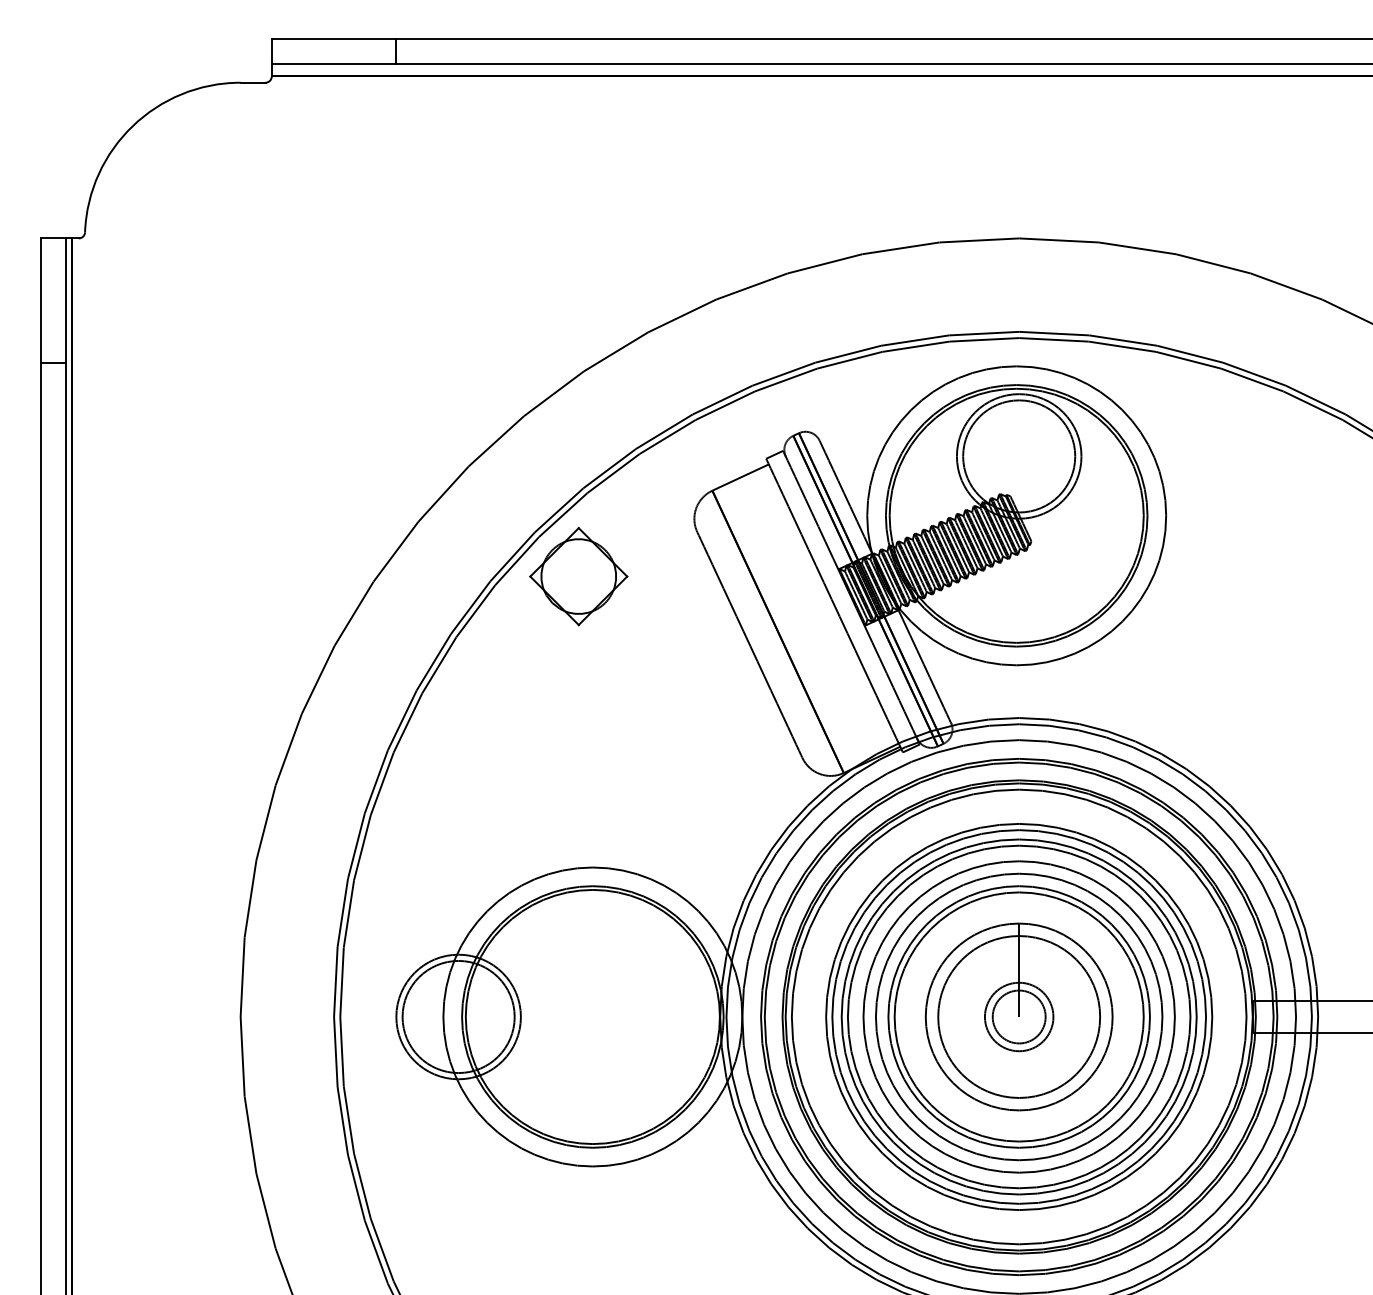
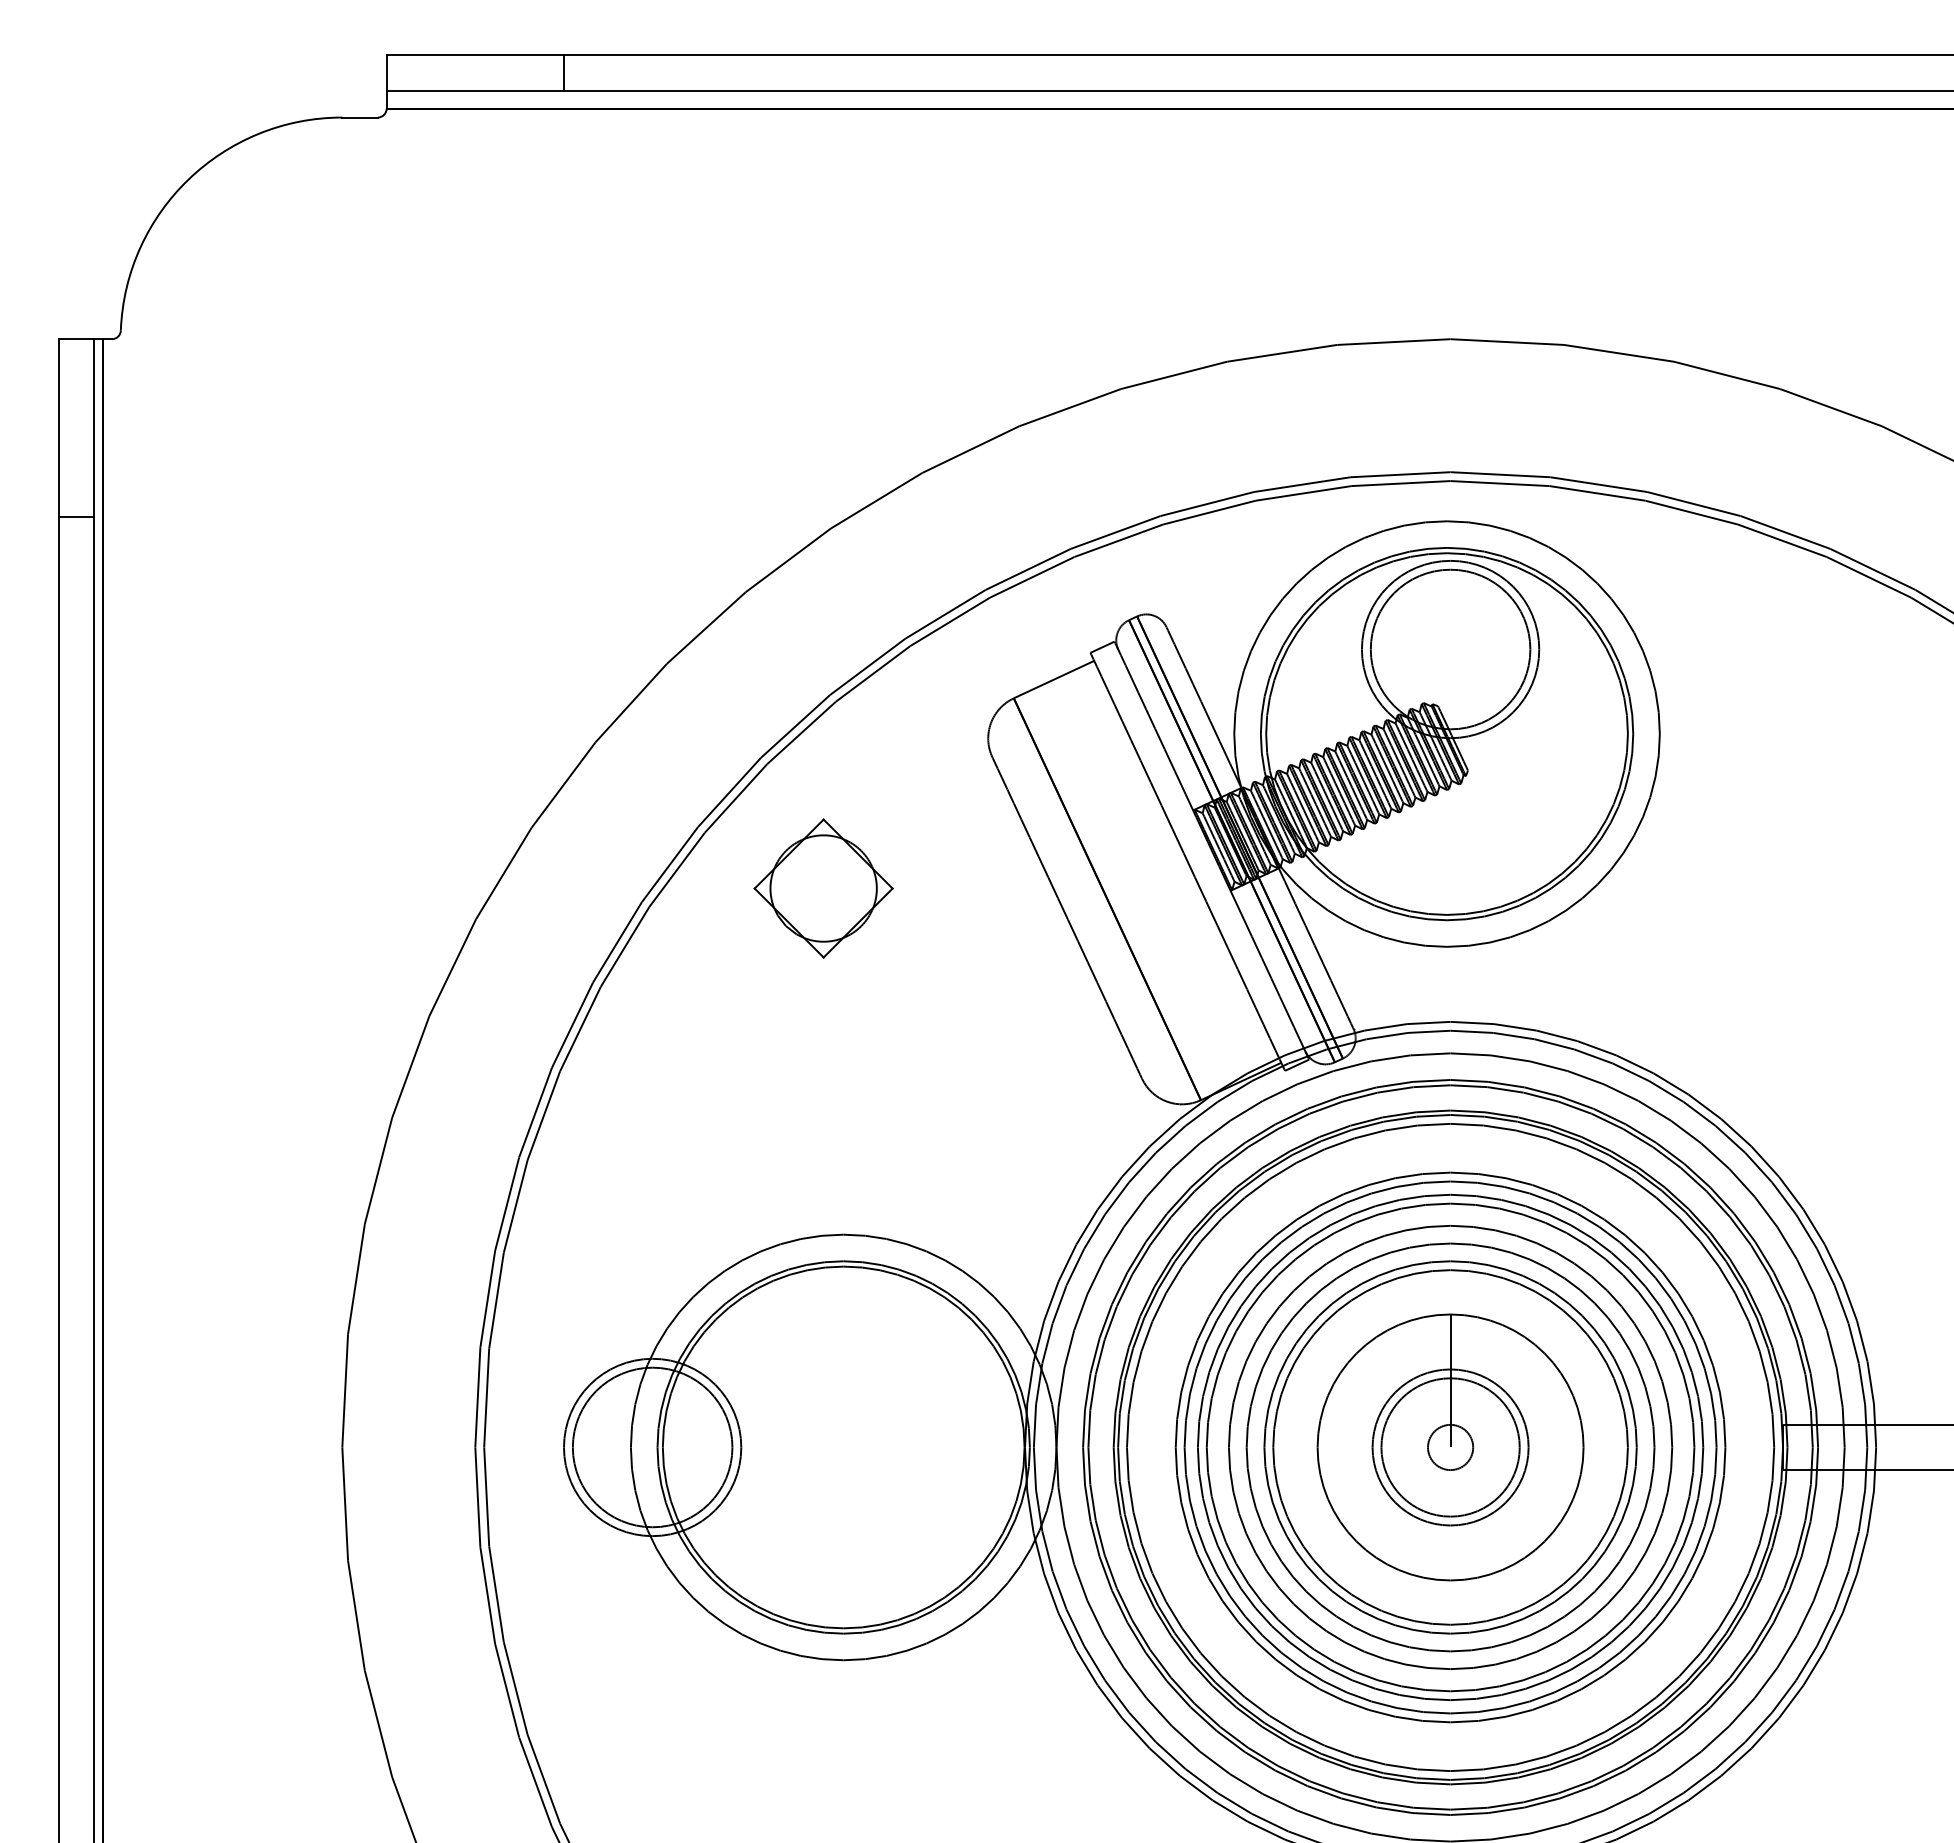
part: (578, 576) -> (823, 888), moved
circle: (1019, 1017) -> (1450, 1447), size x0.6
circle: (1019, 1017) -> (1450, 1447), size x0.6
circle: (1019, 1017) -> (1450, 1447), size x1.6

